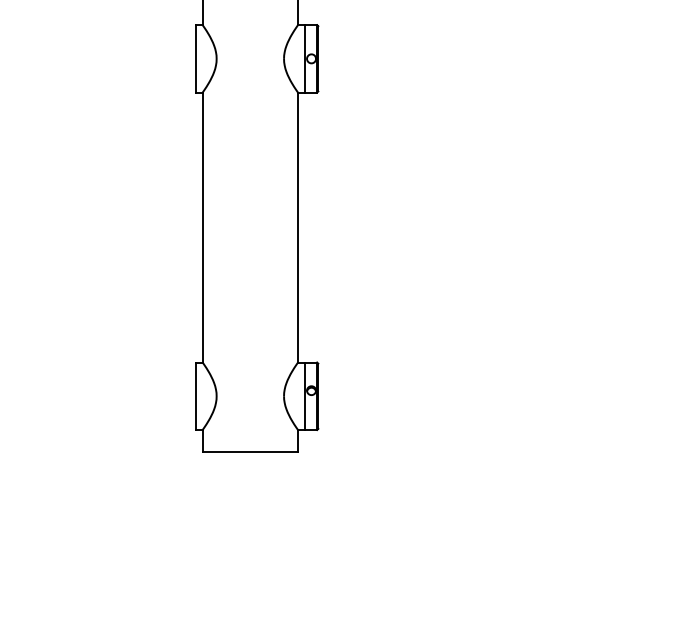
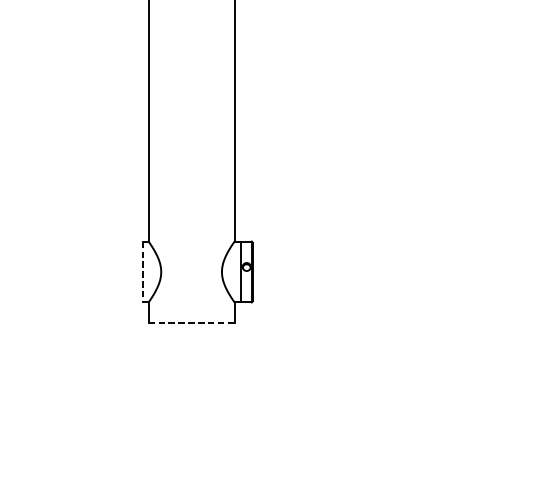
line: (195, 396) -> (142, 272), solid -> dashed
line: (250, 452) -> (191, 322), solid -> dashed

